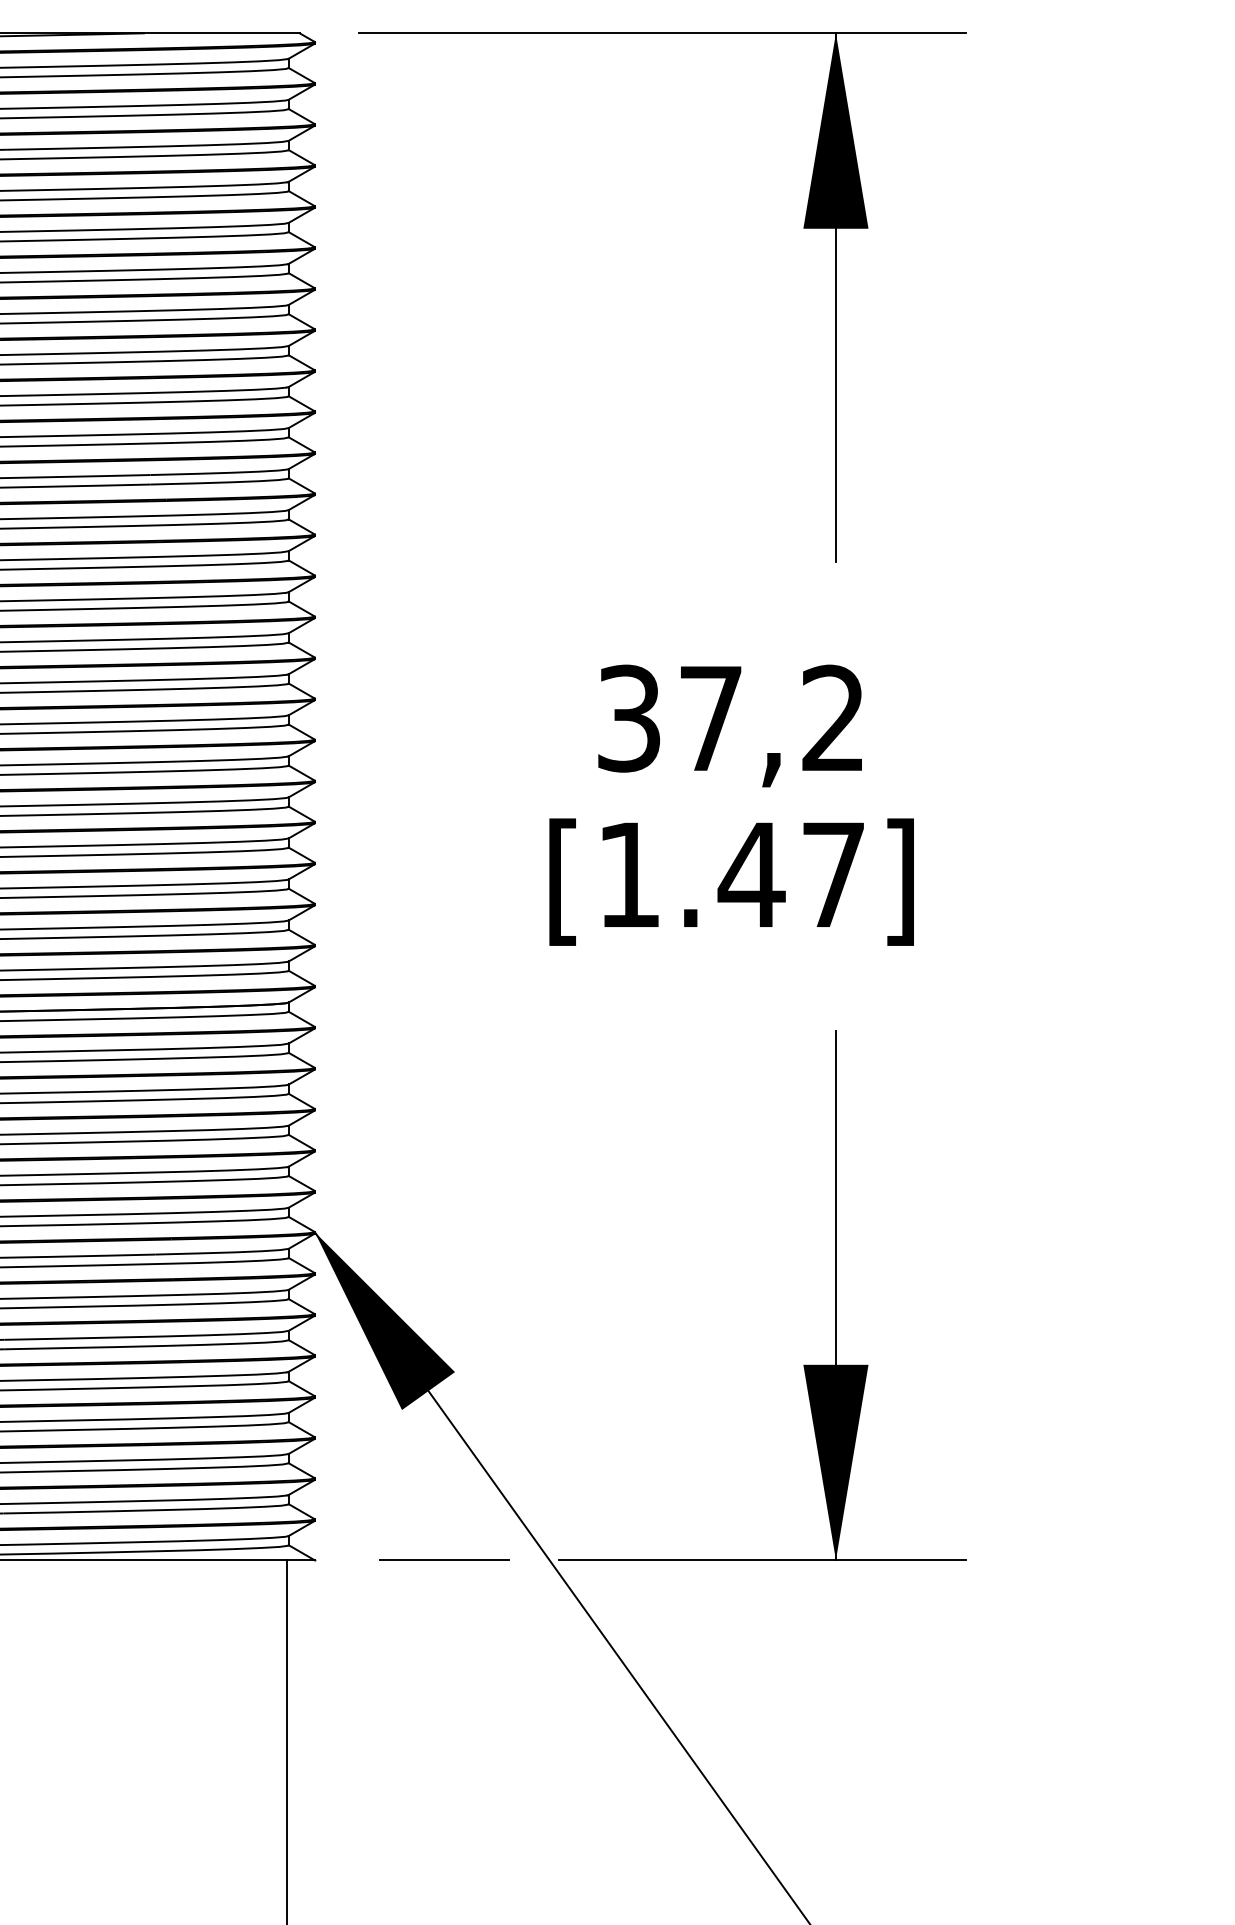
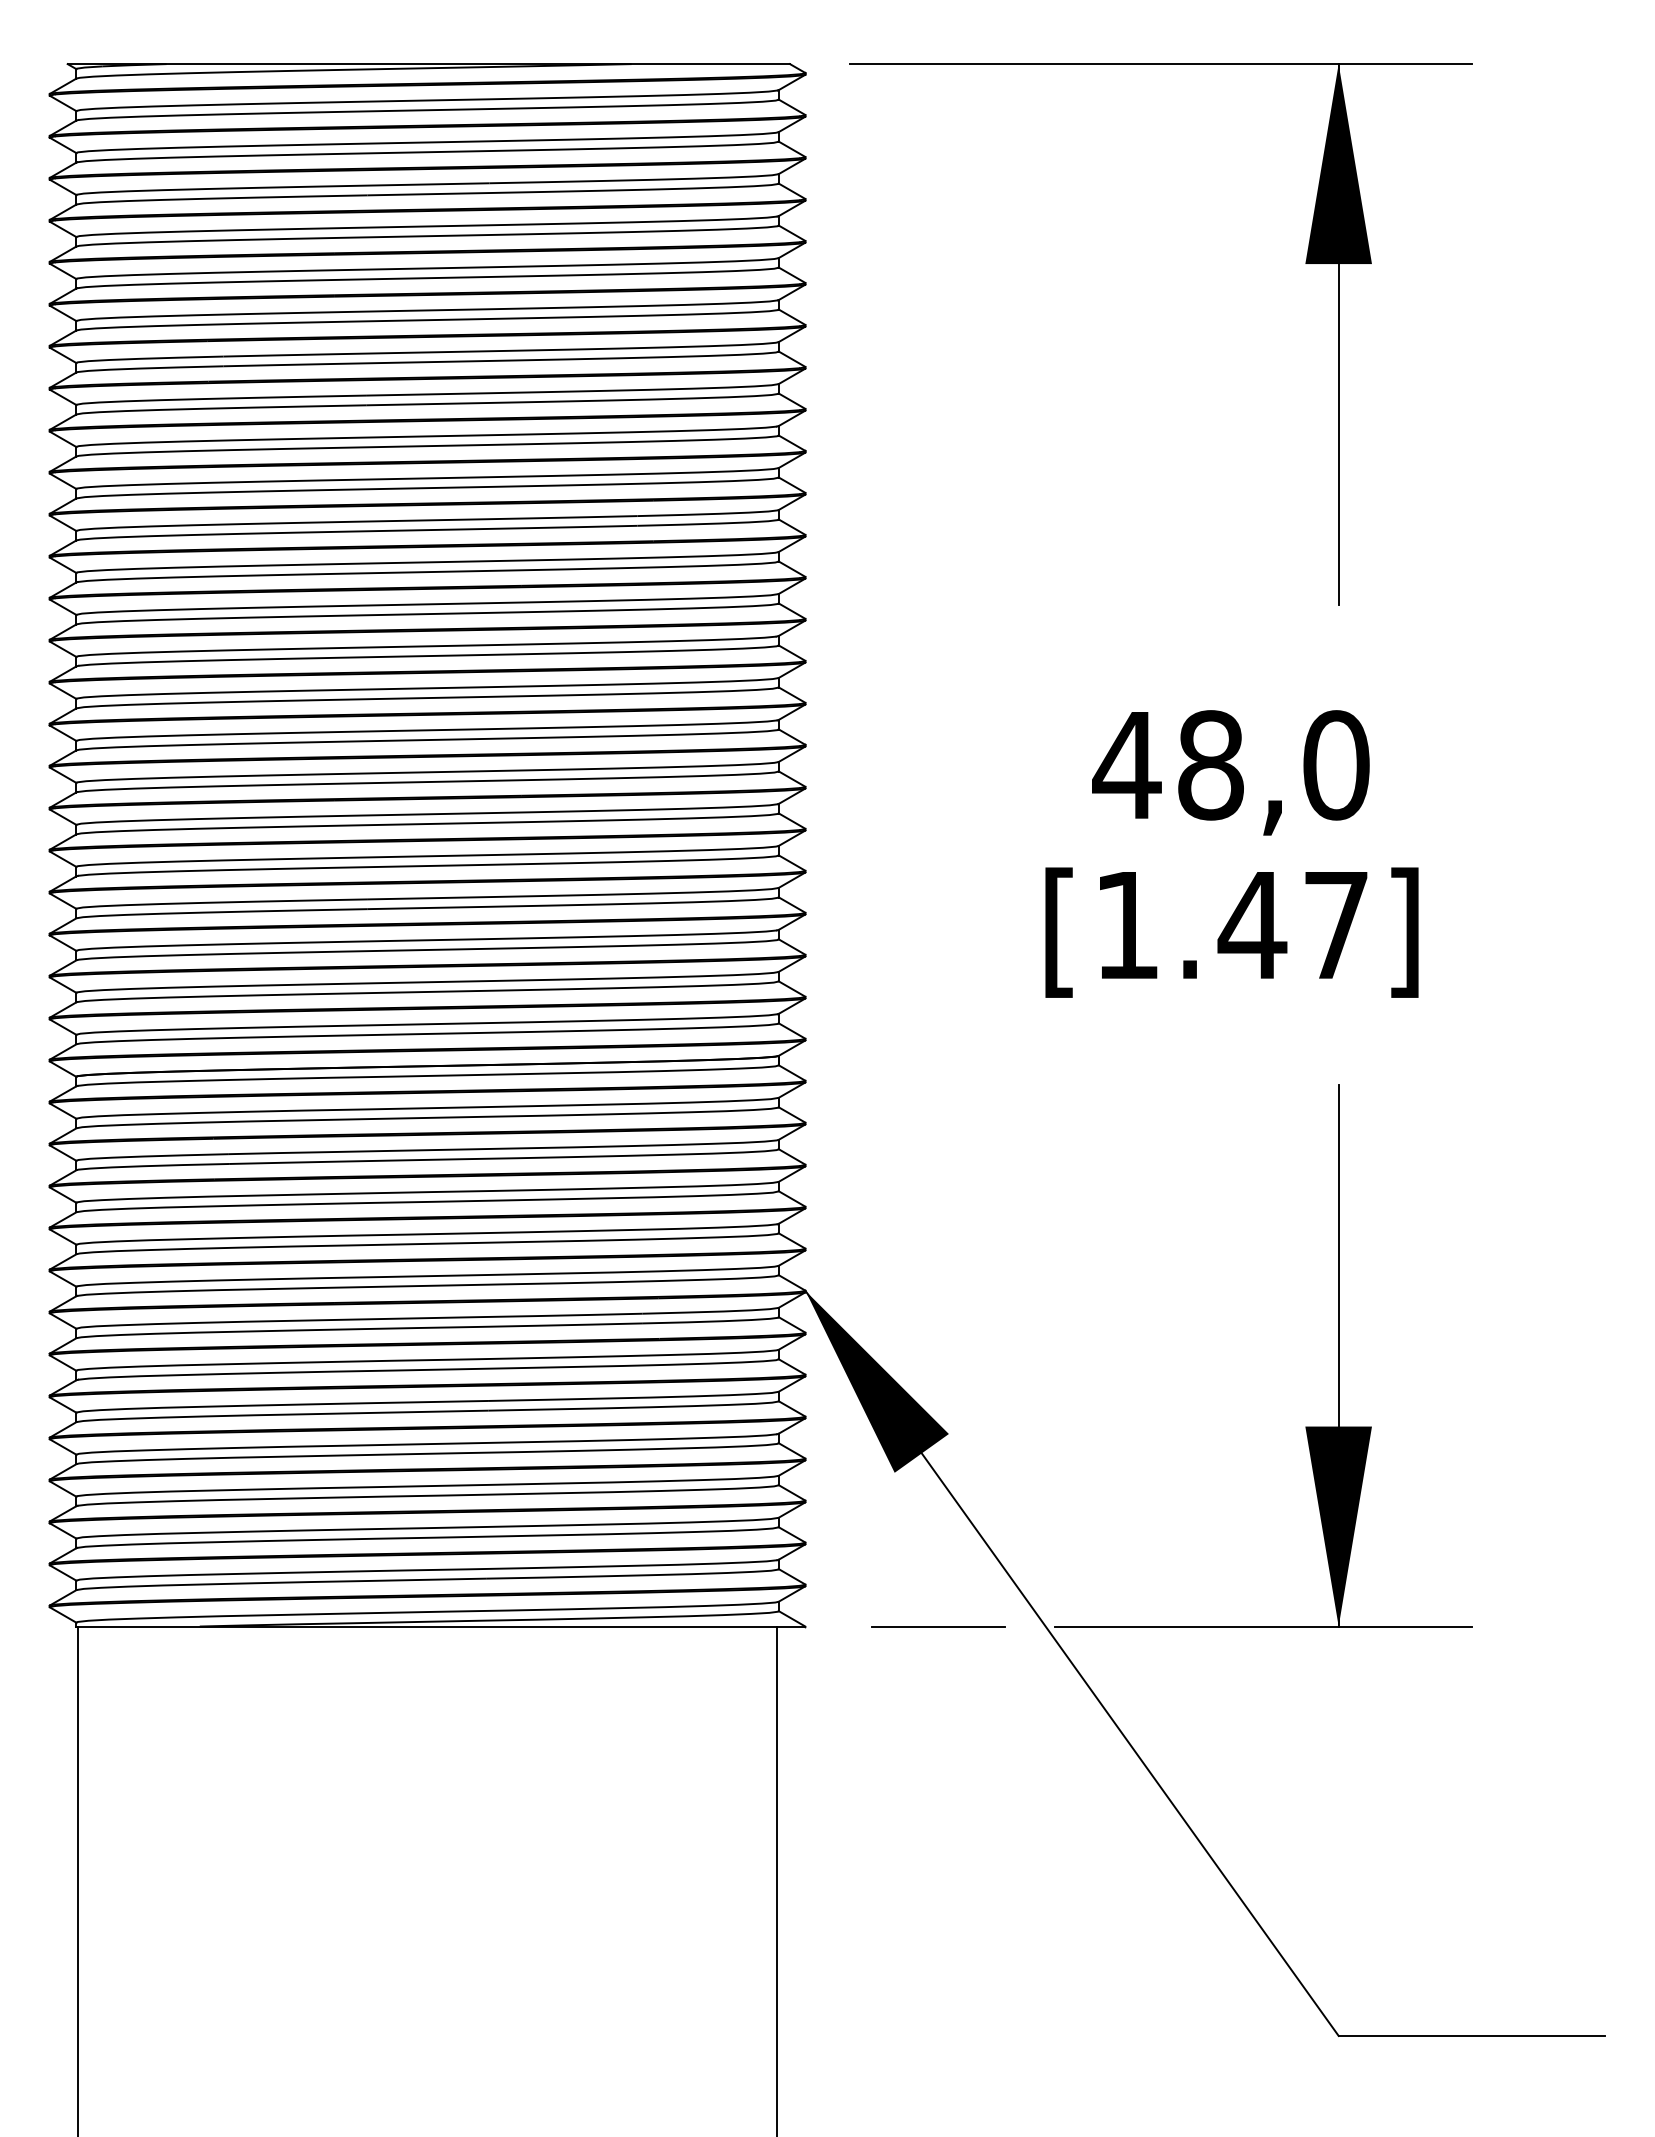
text: (730, 718) -> (1230, 765), 37,2 -> 48,0

